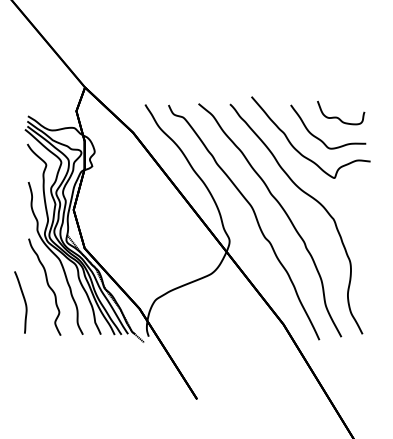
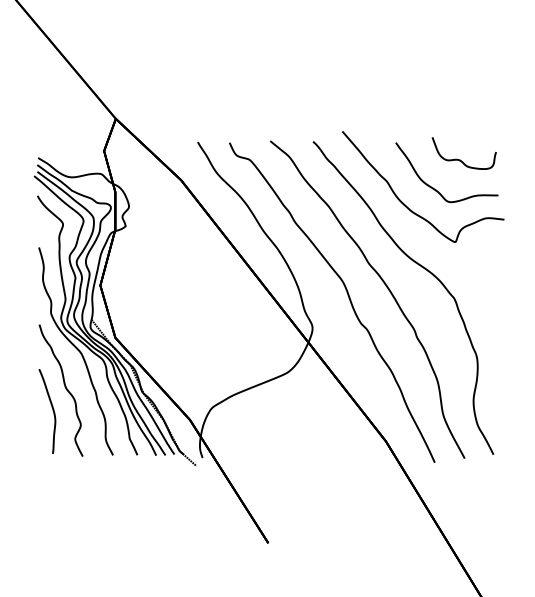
curve: (24, 302) -> (52, 411), moved

